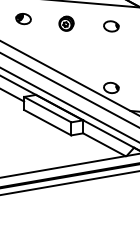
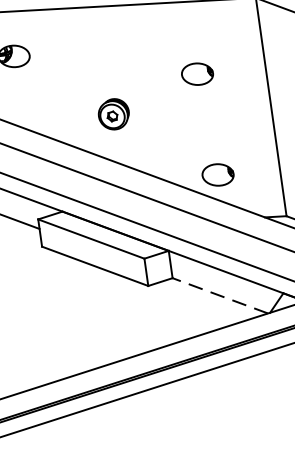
part: (66, 23) -> (113, 113), moved
part: (111, 26) -> (197, 74), moved
line: (103, 144) -> (218, 295), solid -> dashed

